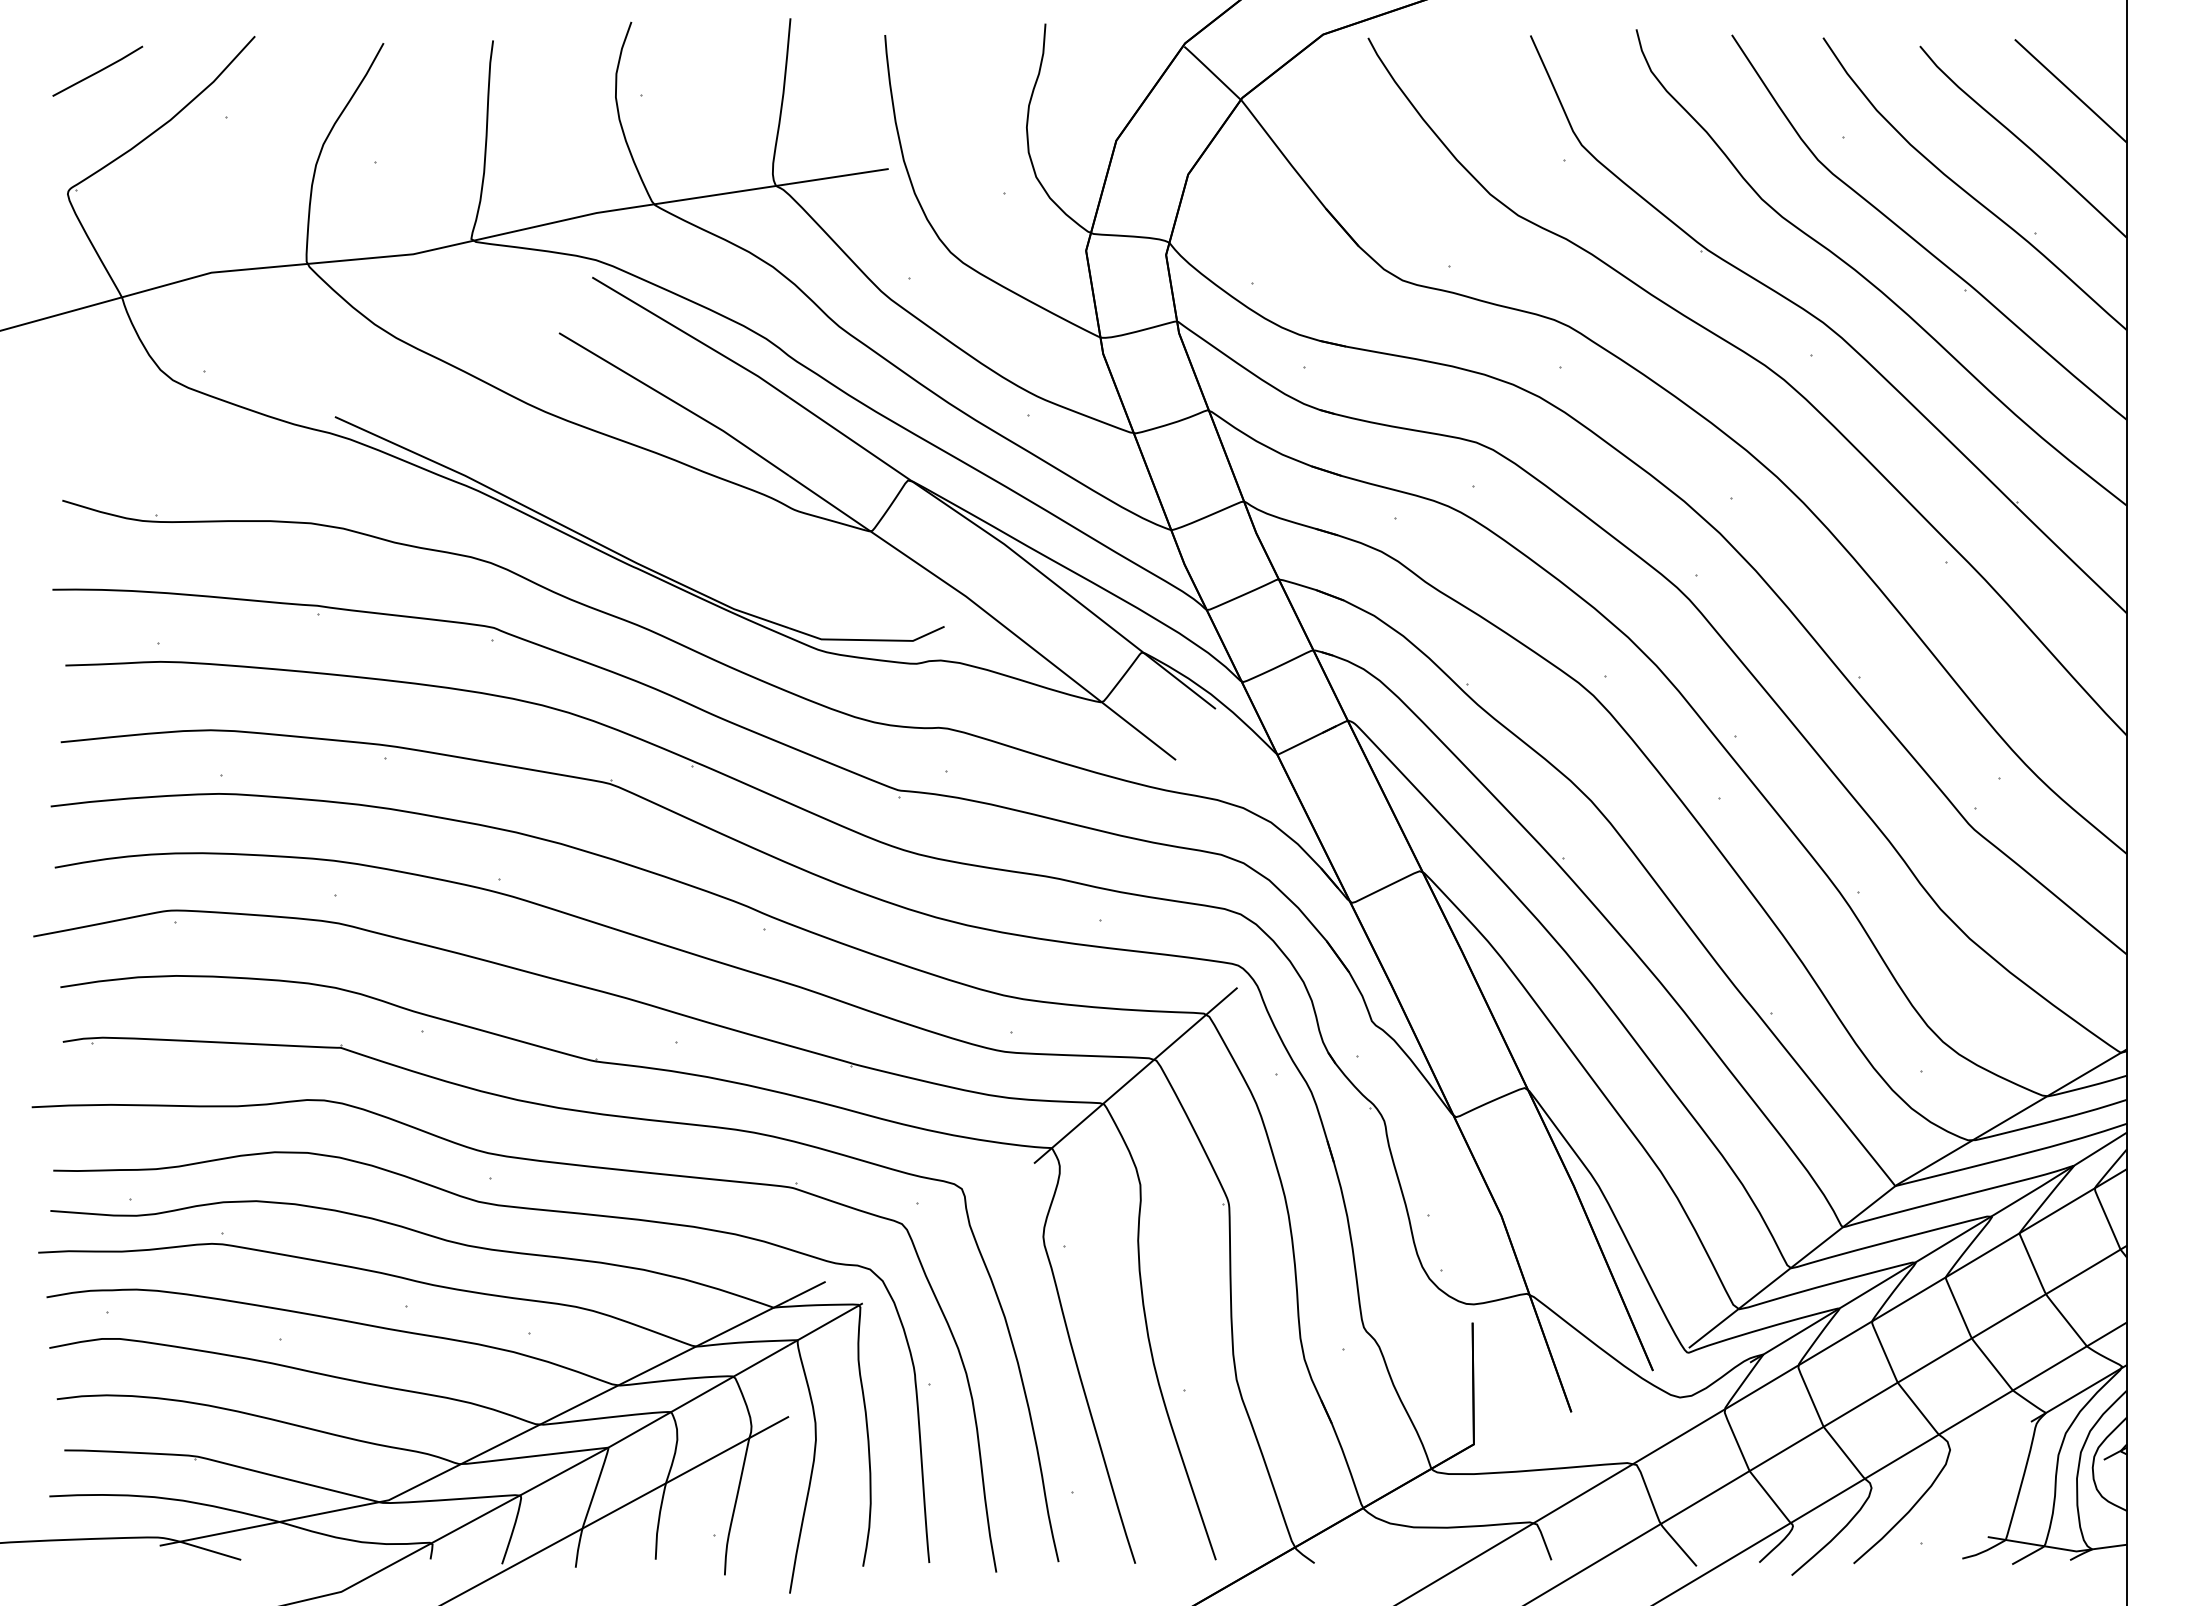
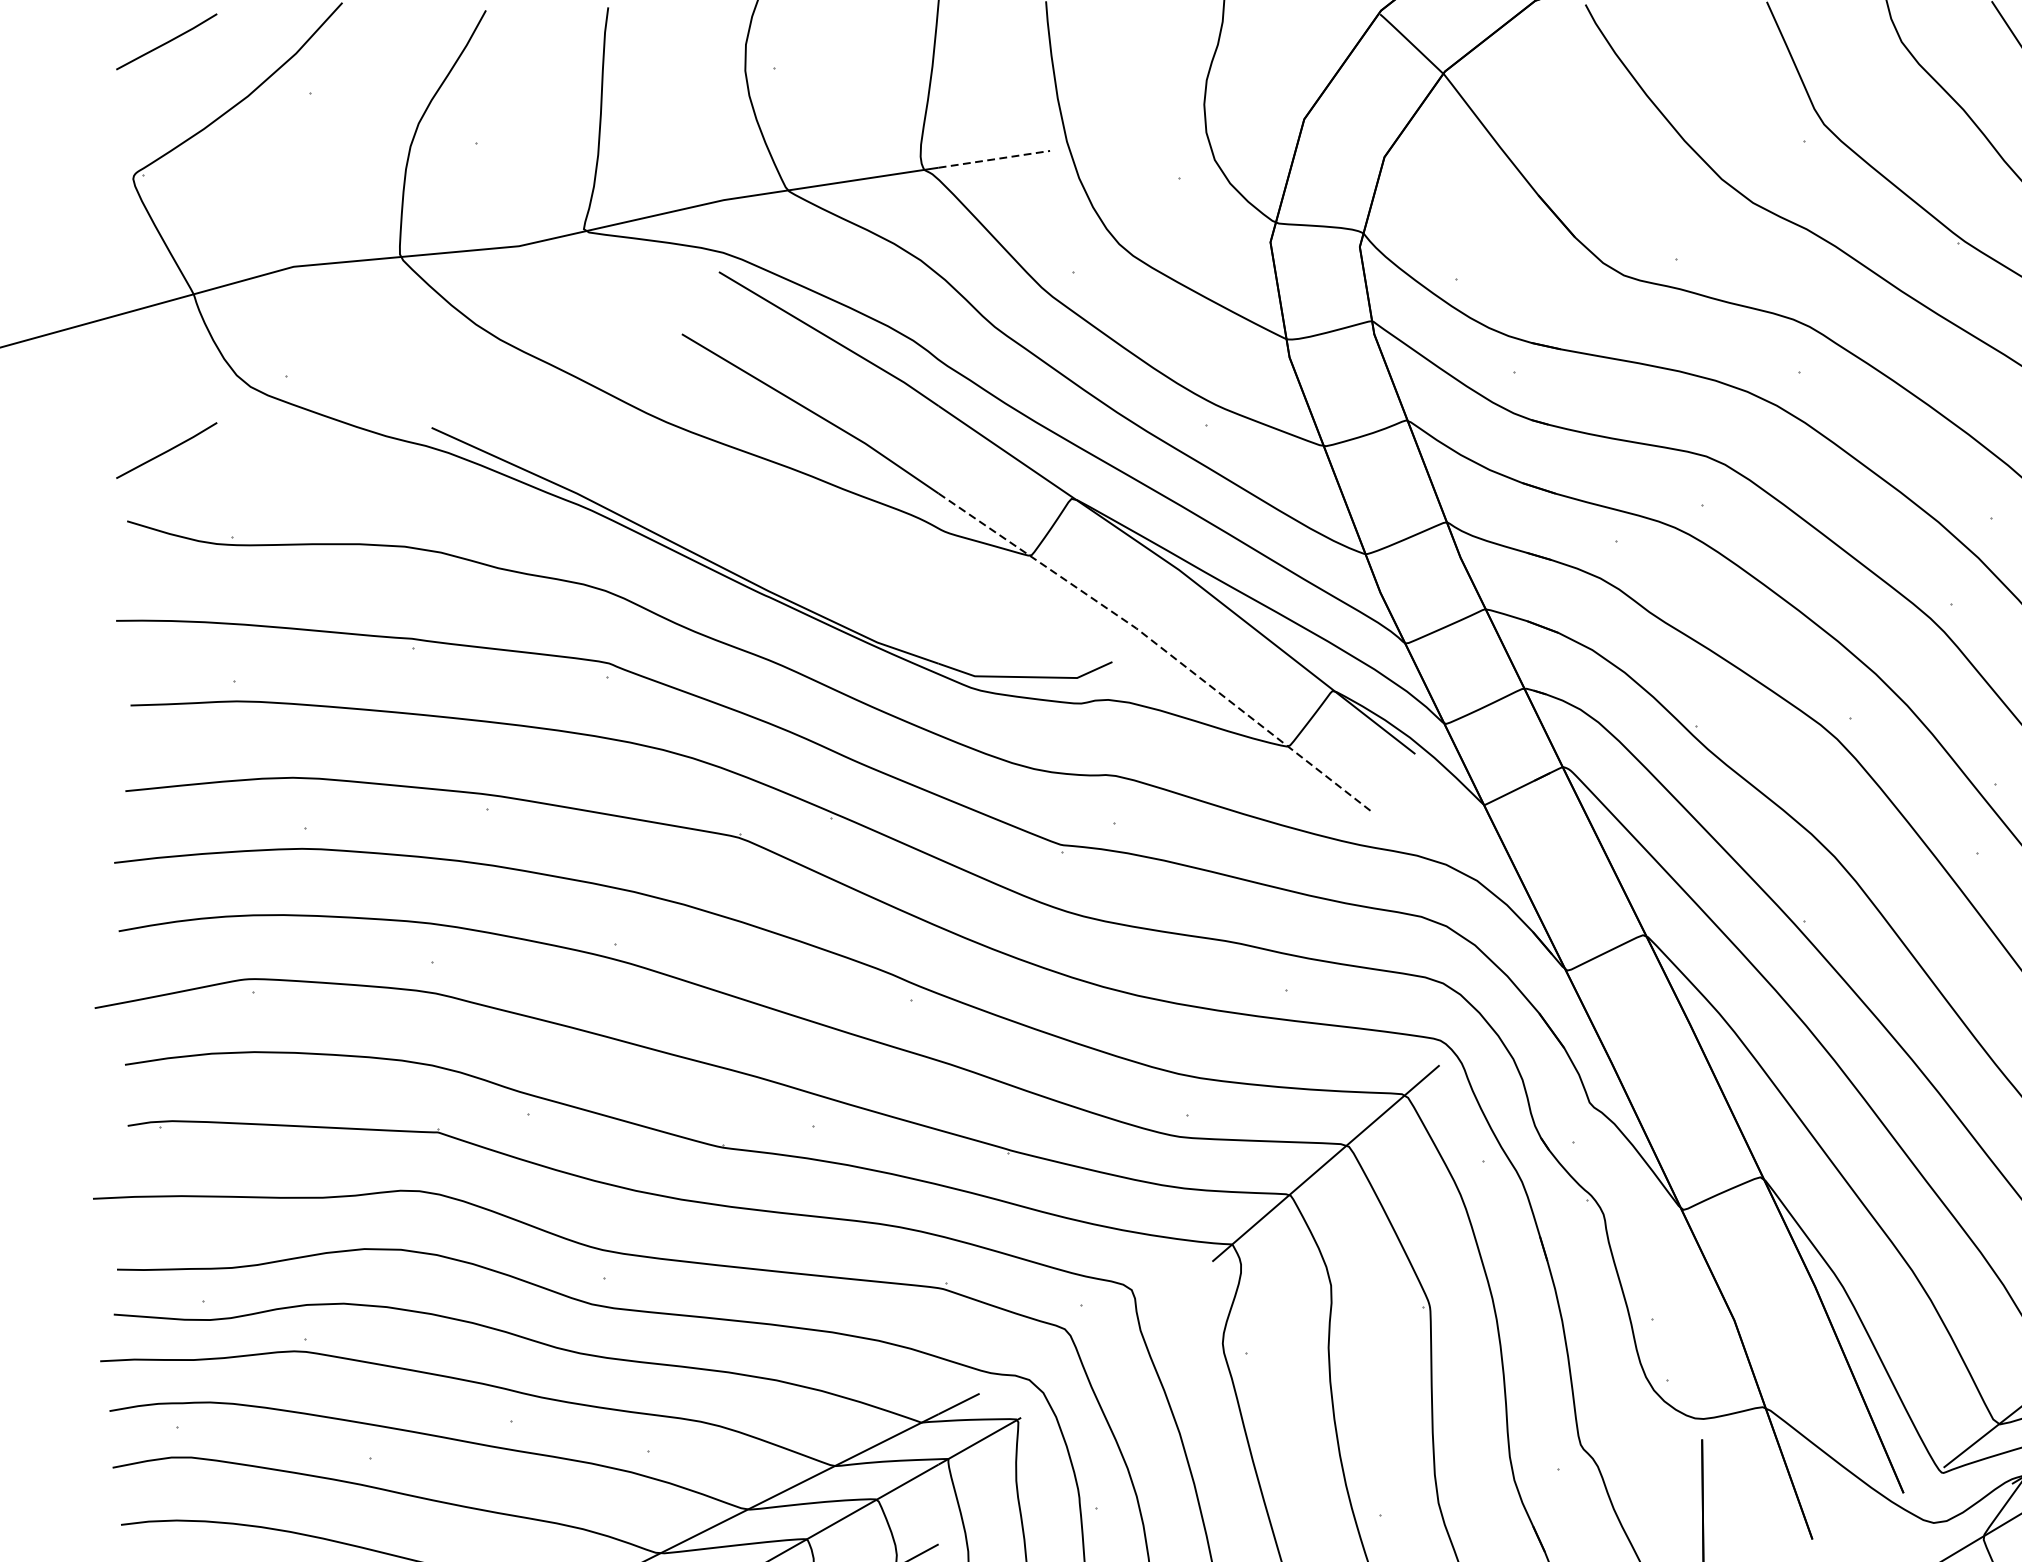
line: (839, 176) -> (995, 159), solid -> dashed
line: (98, 436) -> (167, 449), added
line: (986, 612) -> (1159, 646), solid -> dashed

